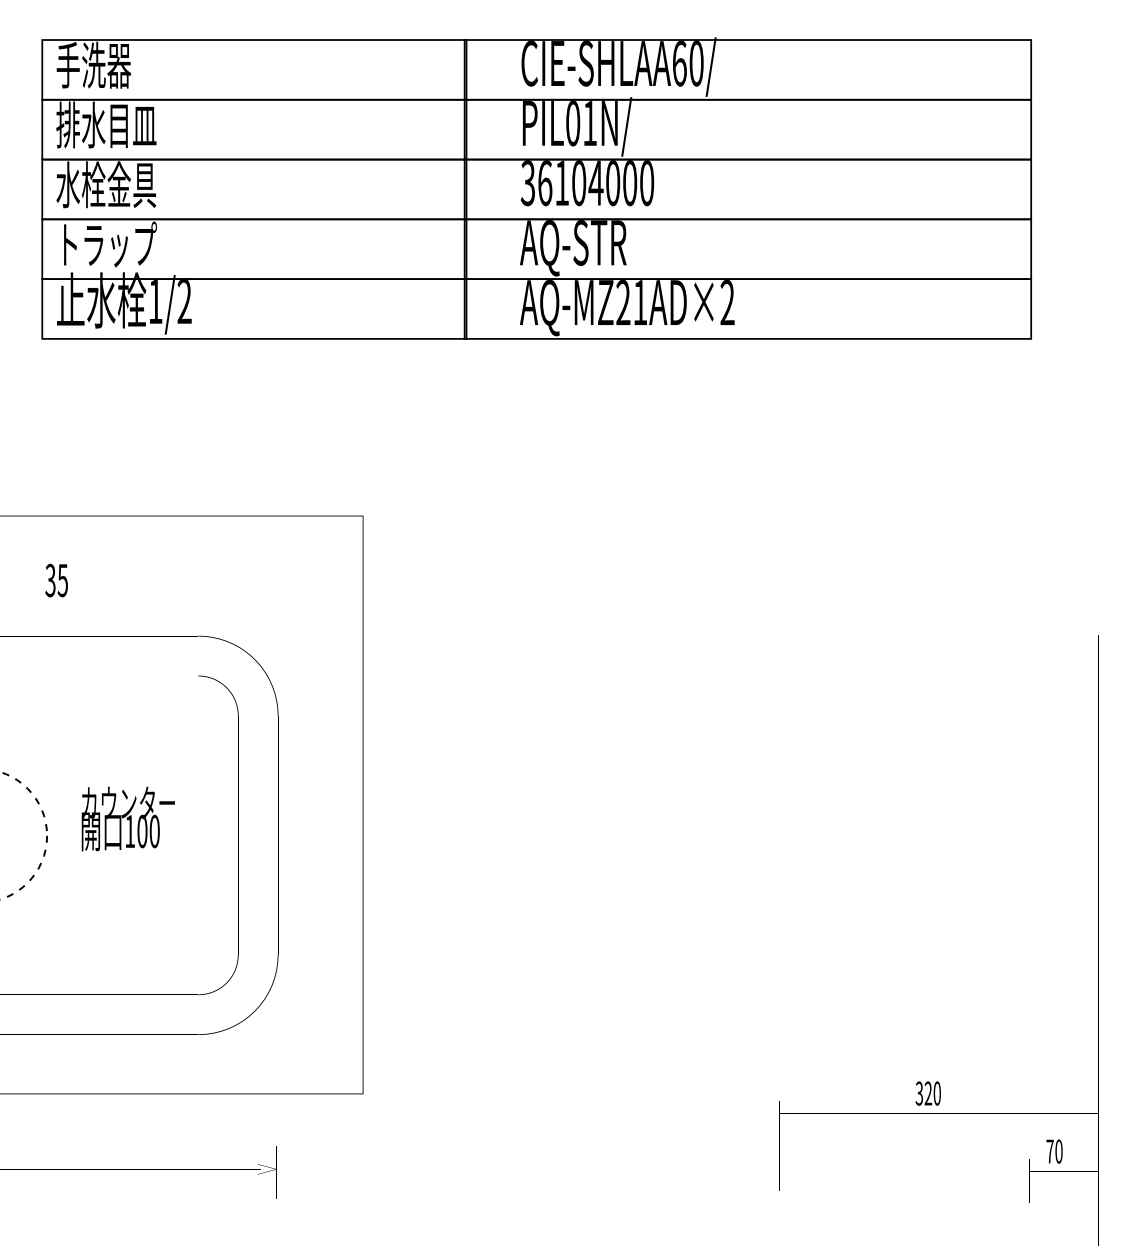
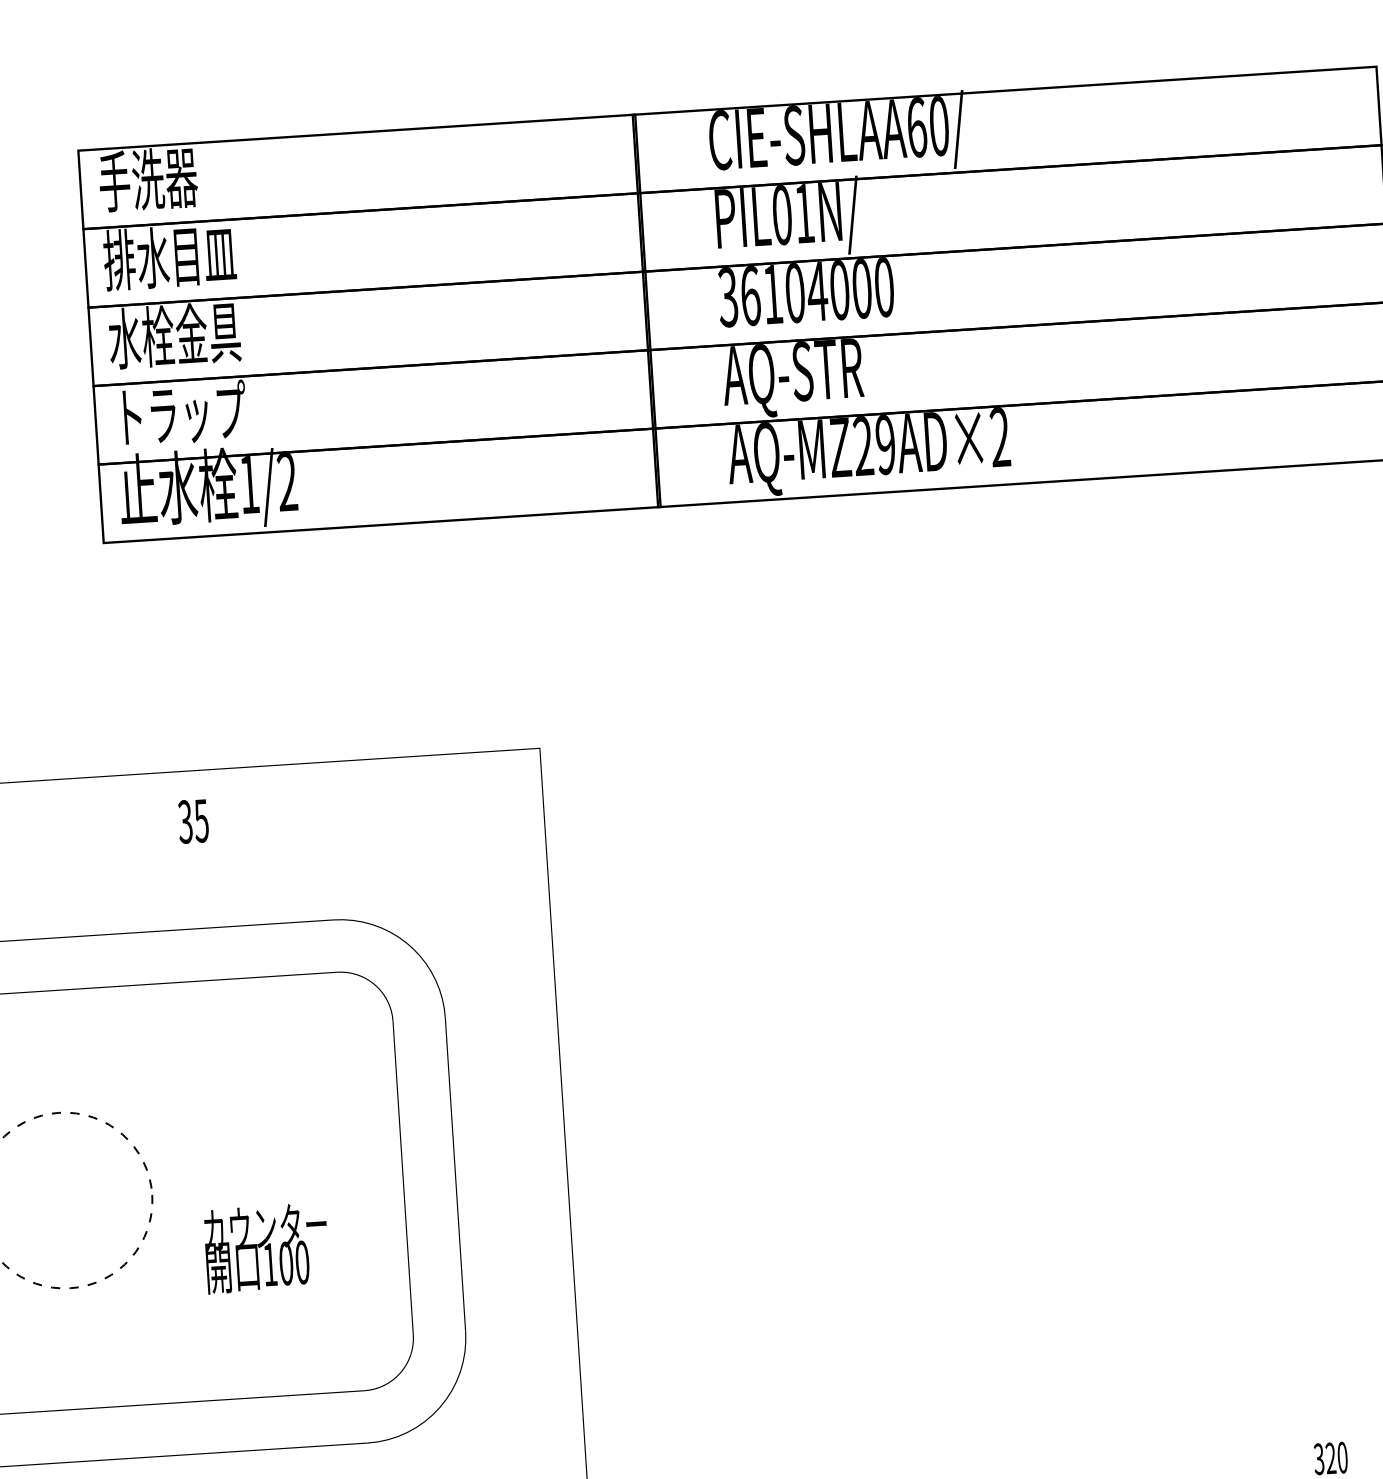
text: (640, 302) -> (885, 444), AQ-MZ21AD×2 -> AQ-MZ29AD×2
text: (56, 580) -> (193, 821), moved
text: (127, 818) -> (265, 1247), moved

